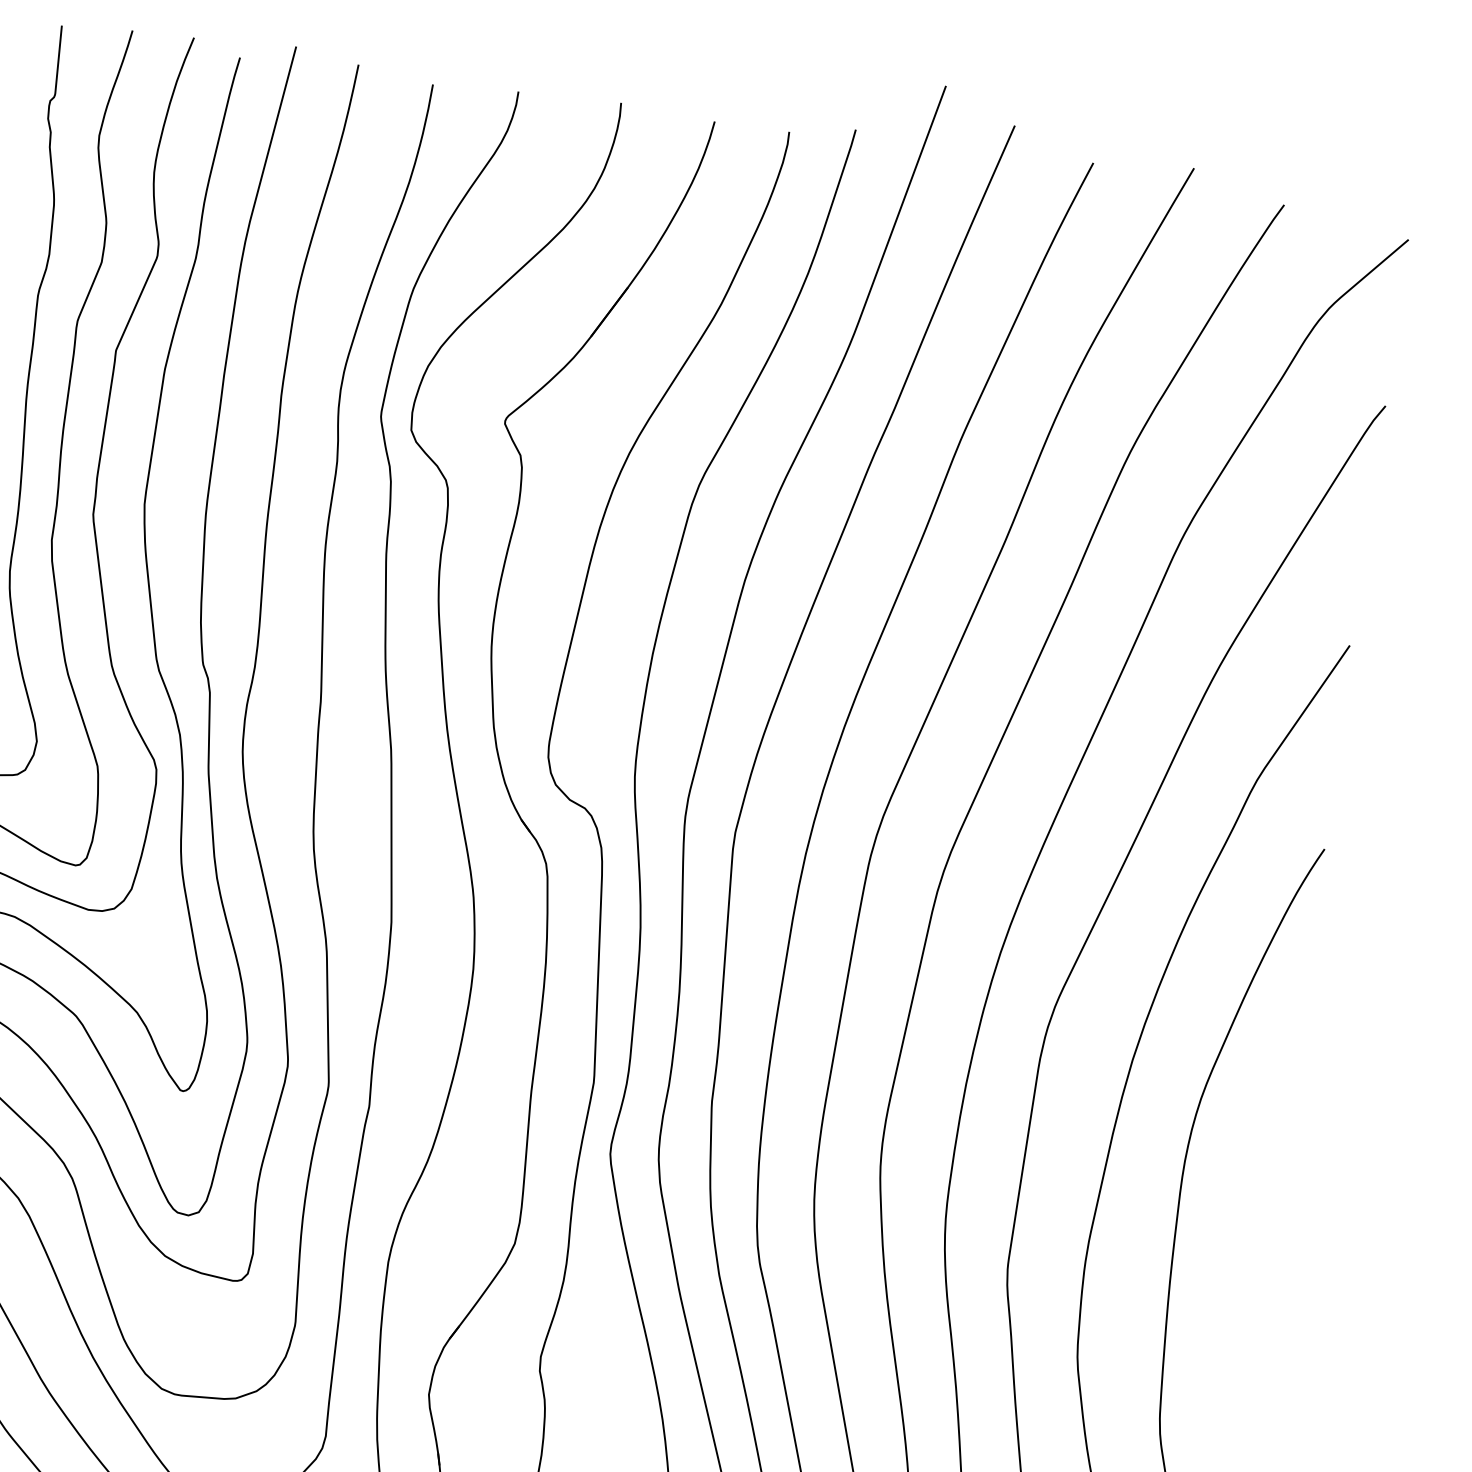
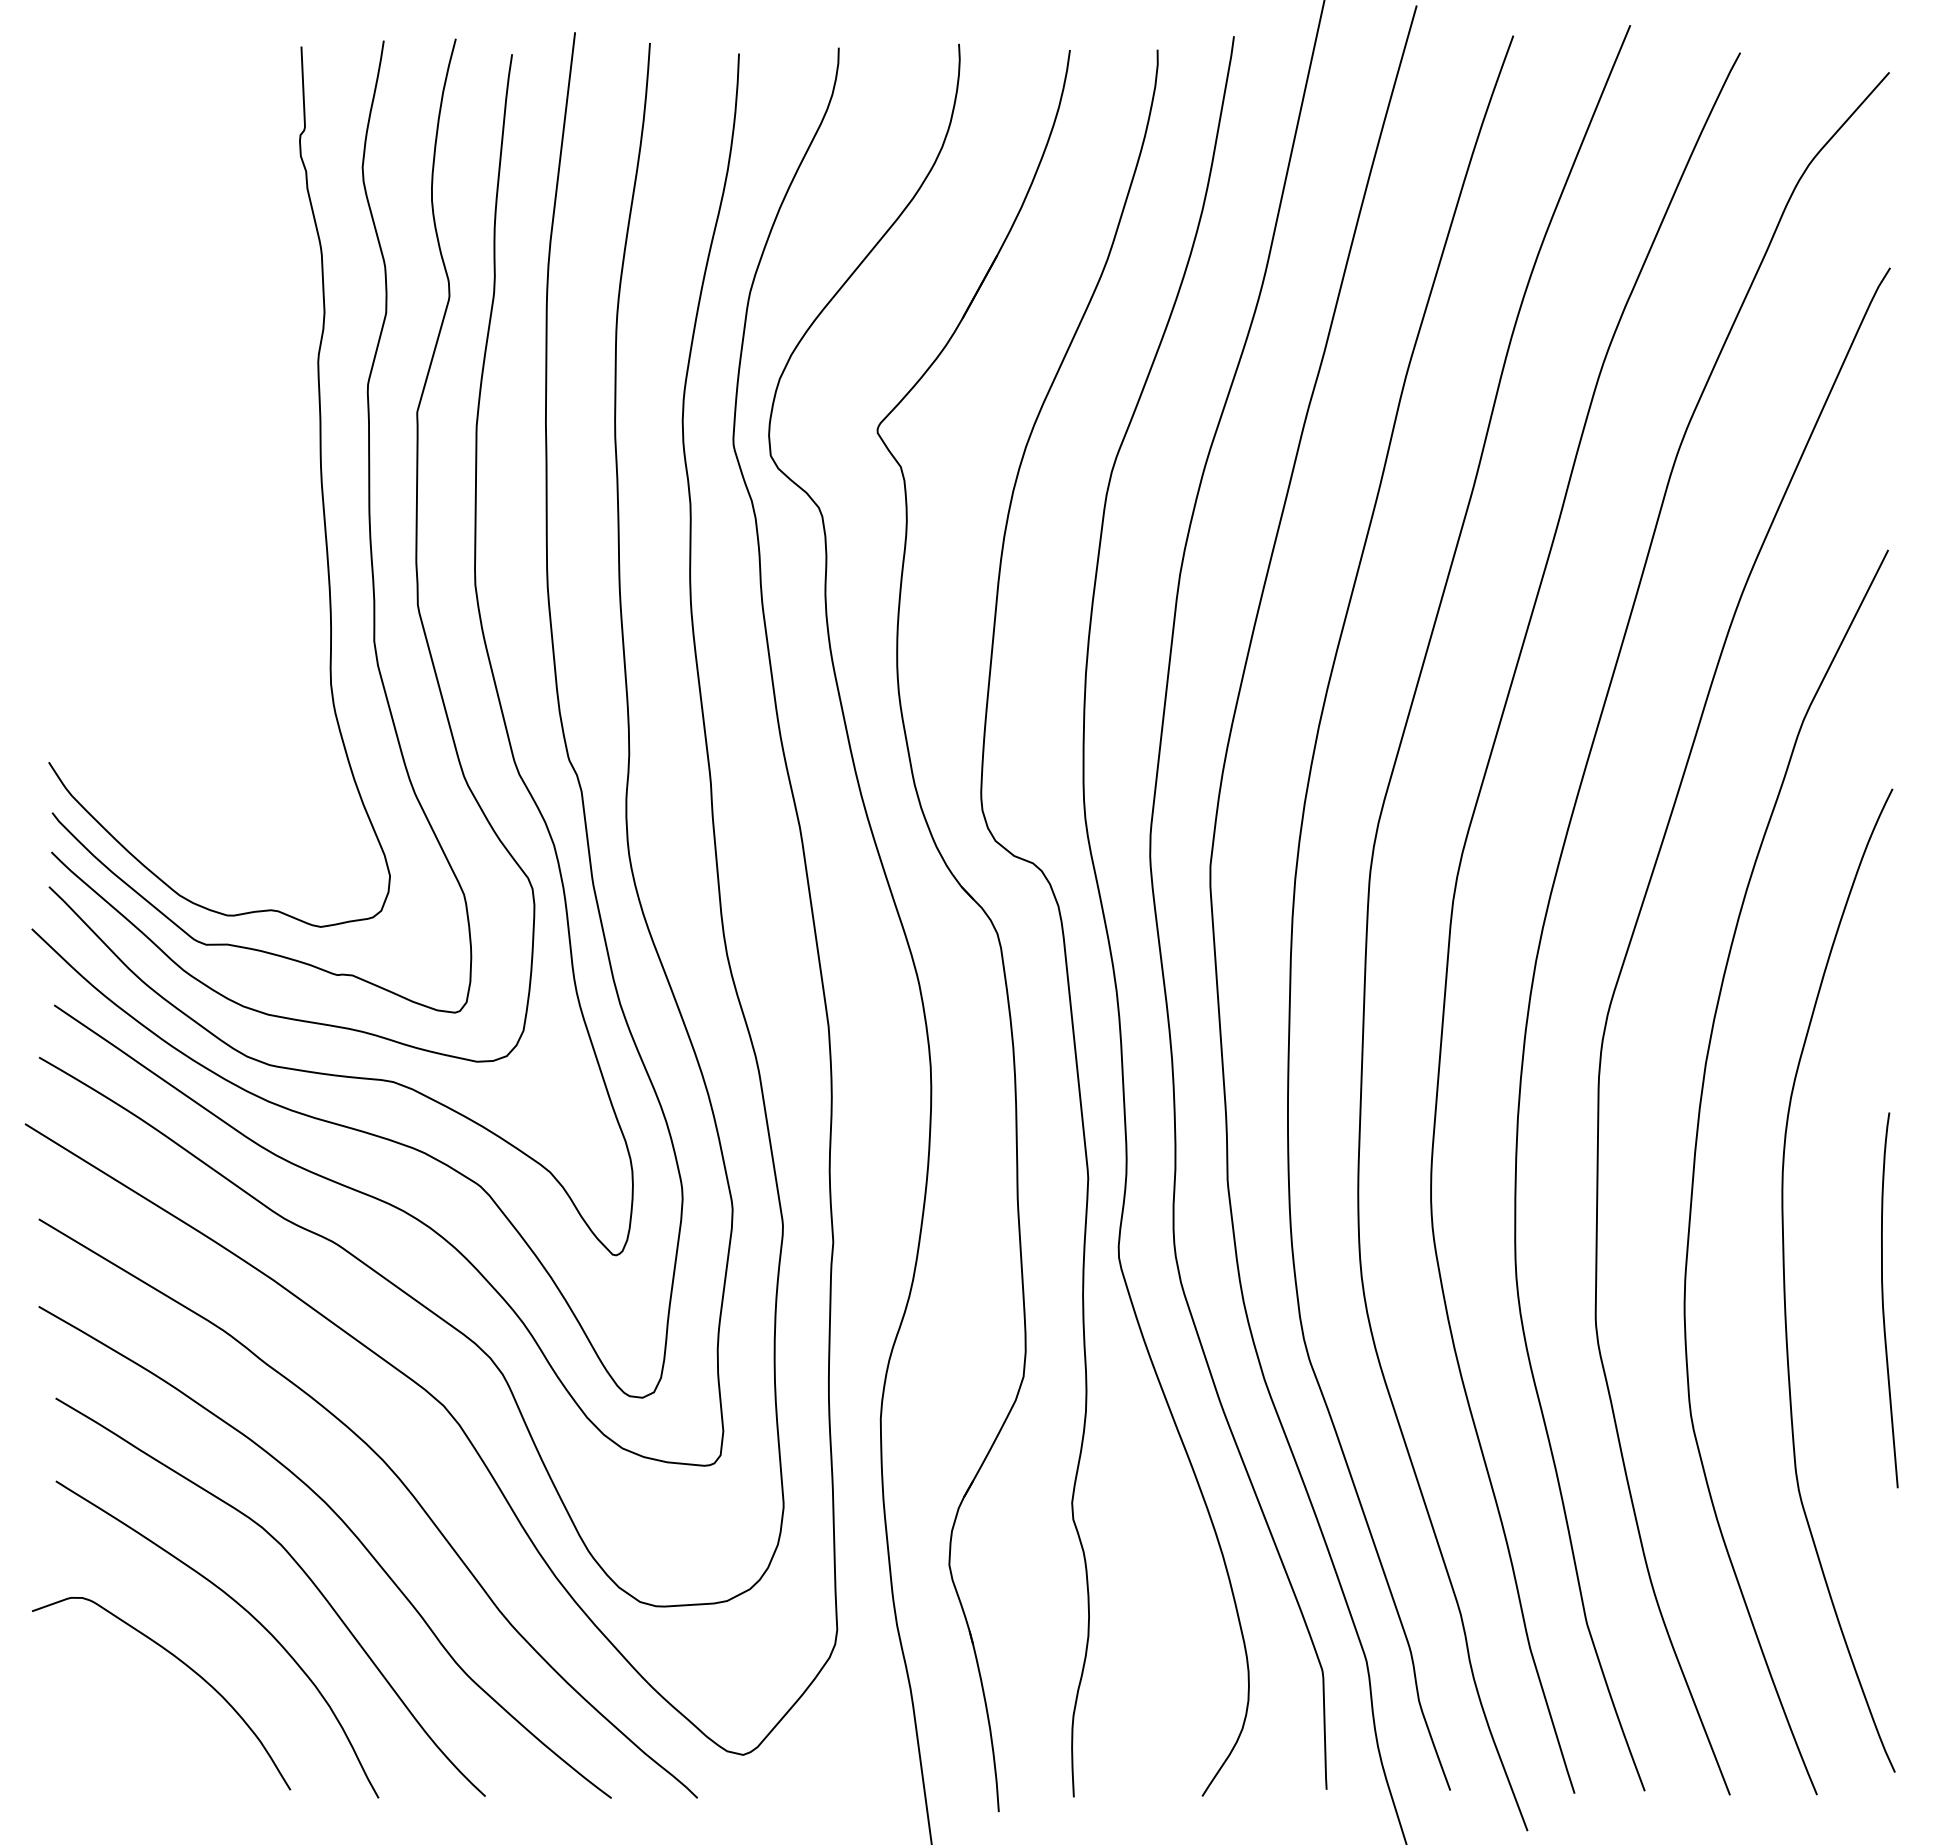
curve: (1254, 1282) -> (1883, 1300), added

